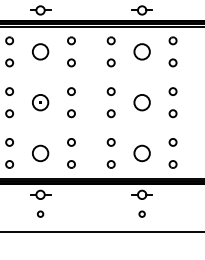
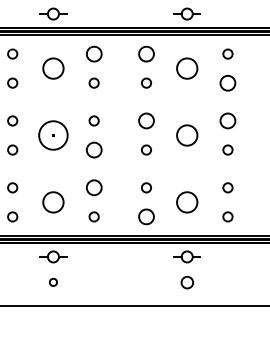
part: (70, 40) -> (93, 53), size x1.6
part: (111, 40) -> (146, 53), size x1.6
circle: (172, 62) -> (227, 82), size x1.6
circle: (111, 91) -> (146, 120), size x1.6
circle: (172, 91) -> (227, 120), size x1.6
part: (40, 102) -> (53, 135), size x1.4
circle: (70, 113) -> (93, 149), size x1.6
circle: (70, 142) -> (93, 187), size x1.6
part: (111, 164) -> (146, 216), size x1.6
circle: (141, 213) -> (186, 281), size x1.6

